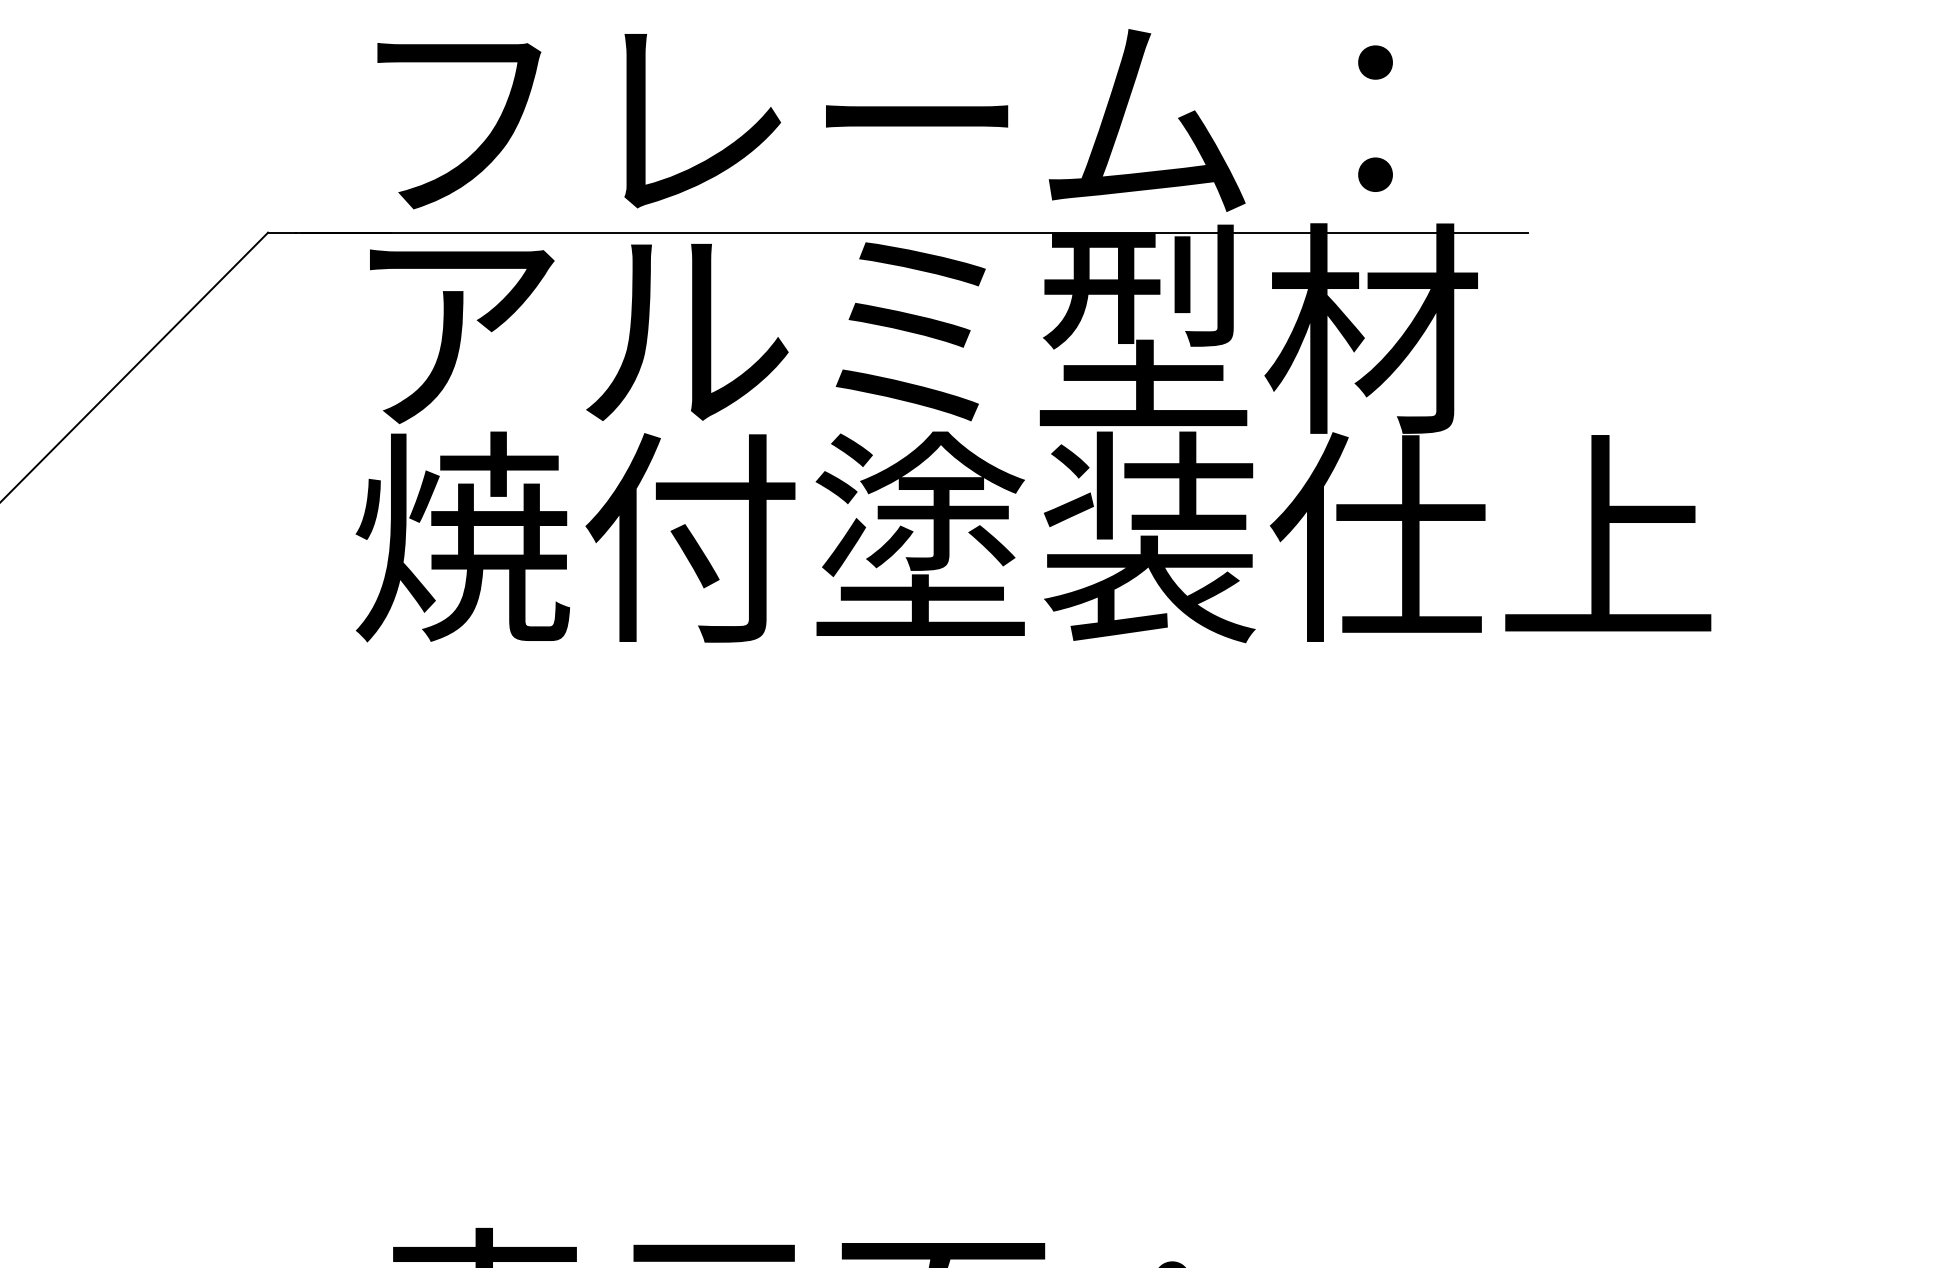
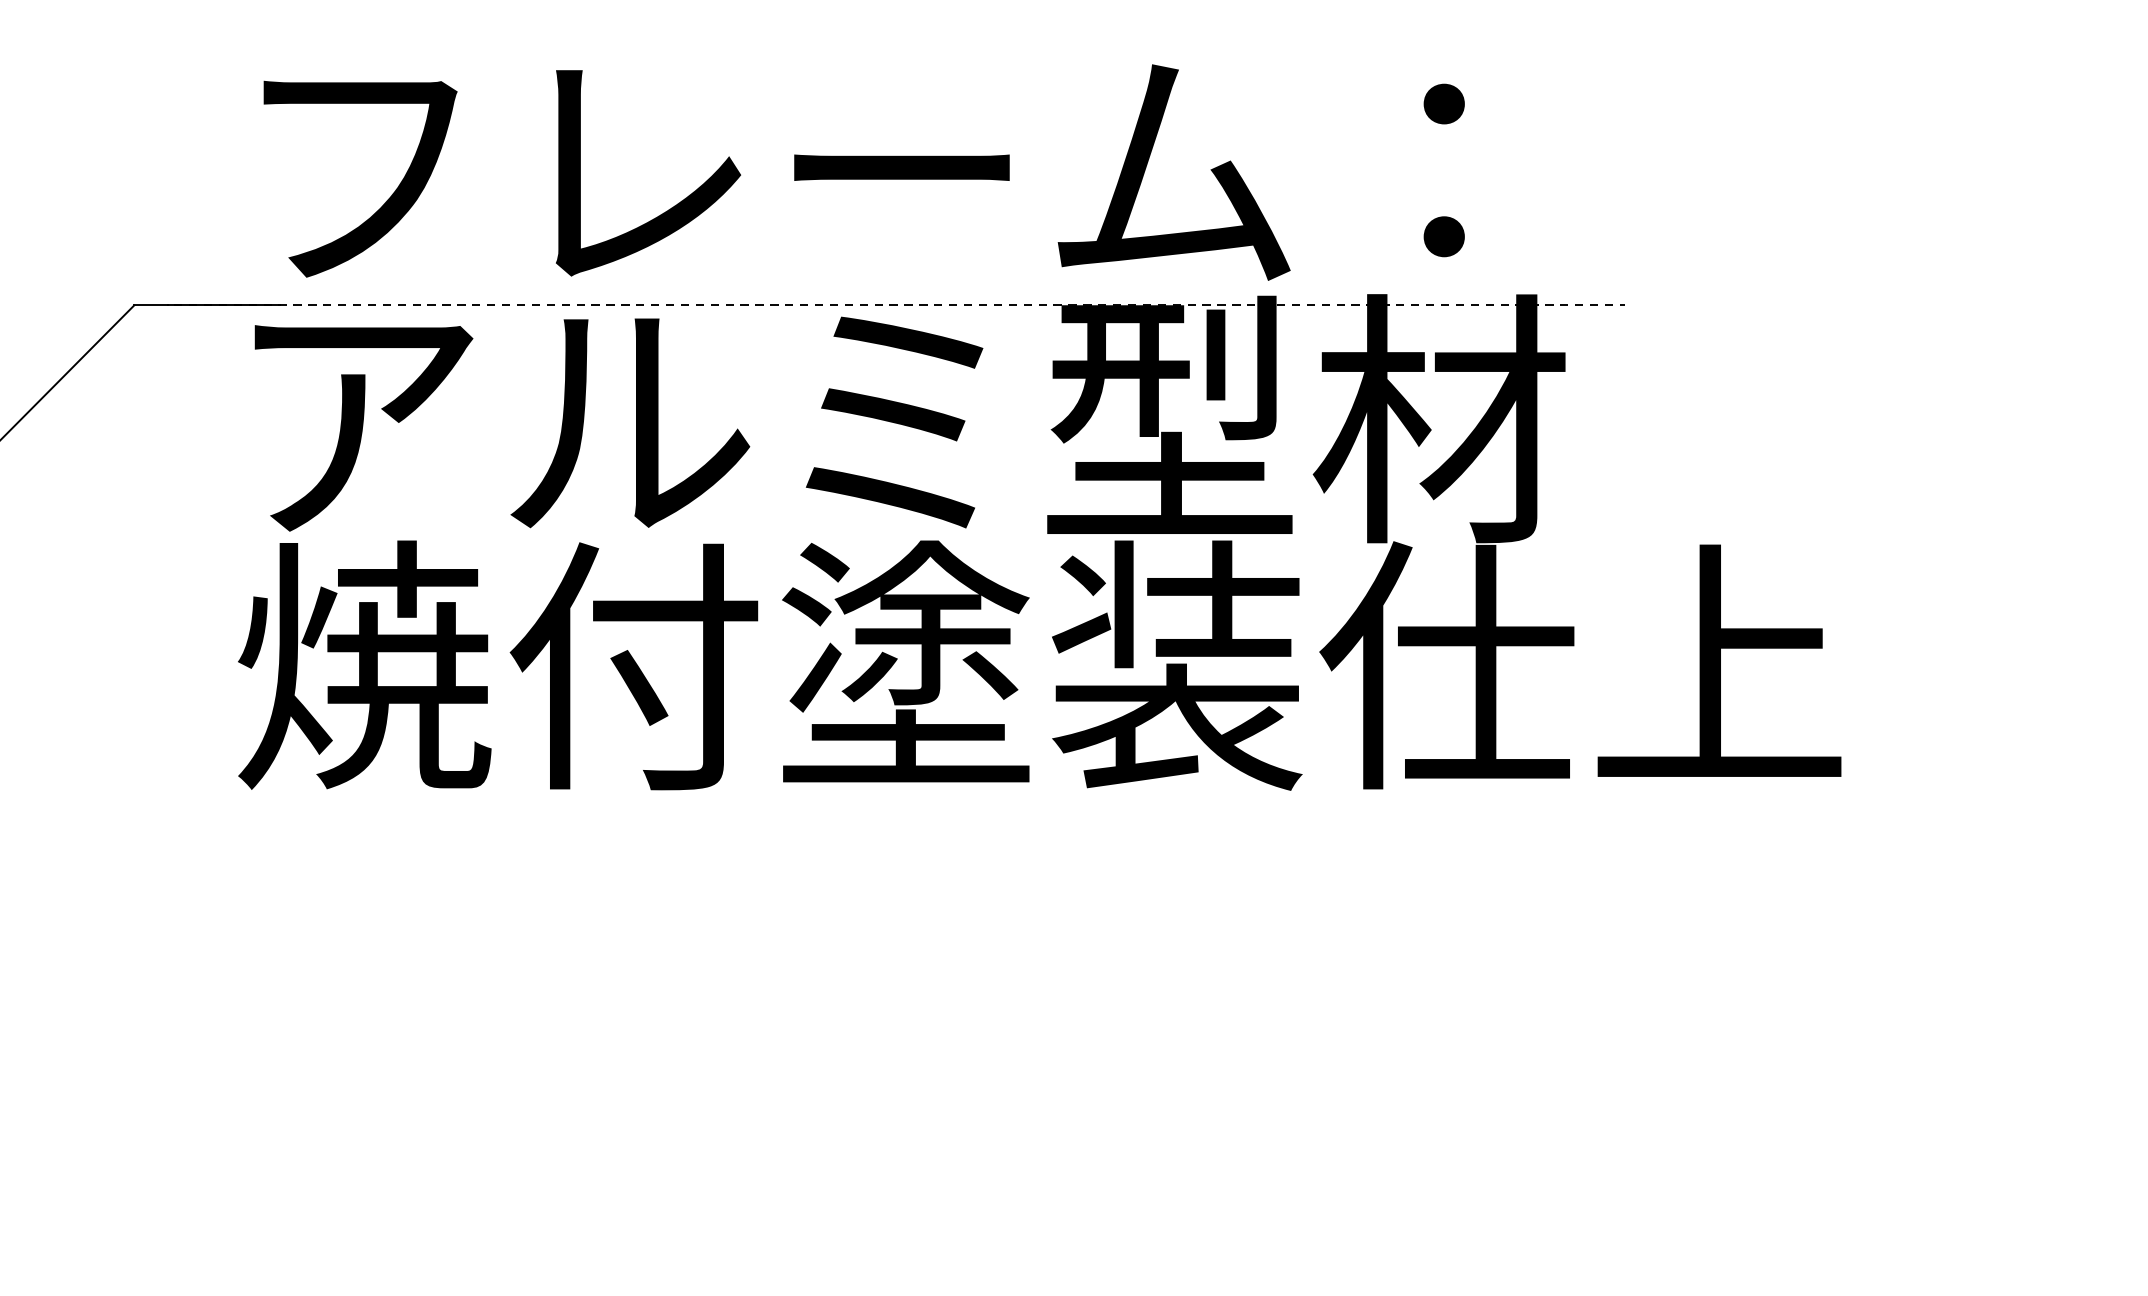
line: (915, 232) -> (900, 305), solid -> dashed

